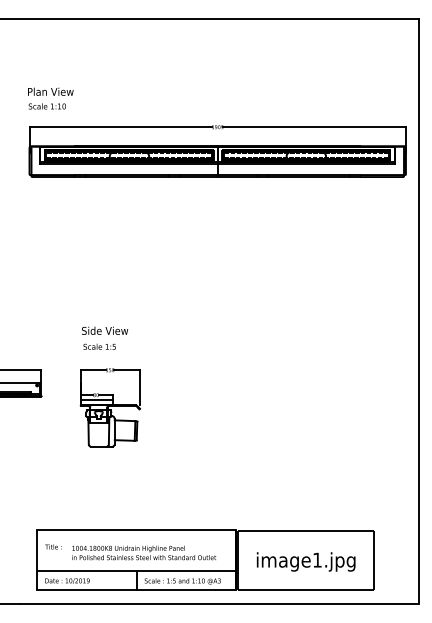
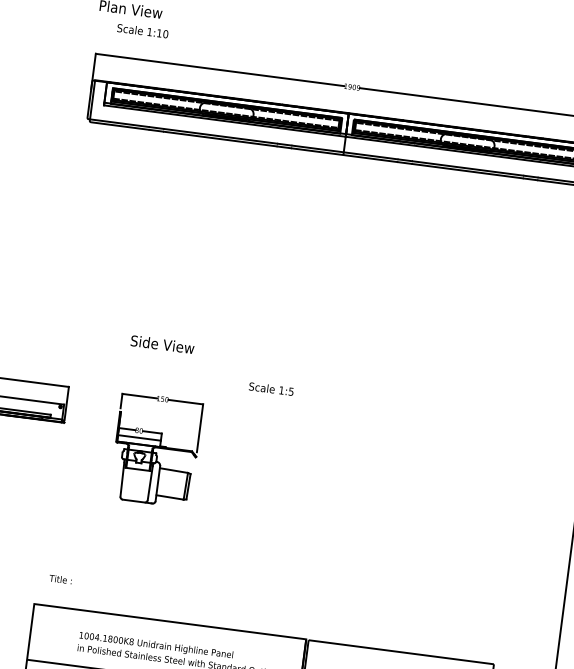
text: (46, 106) -> (141, 31), moved
text: (99, 346) -> (271, 388), moved
text: (53, 546) -> (60, 578), moved

